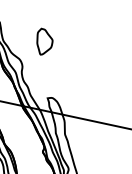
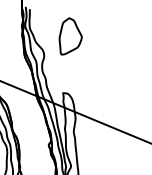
part: (44, 41) -> (70, 36), size x1.43

